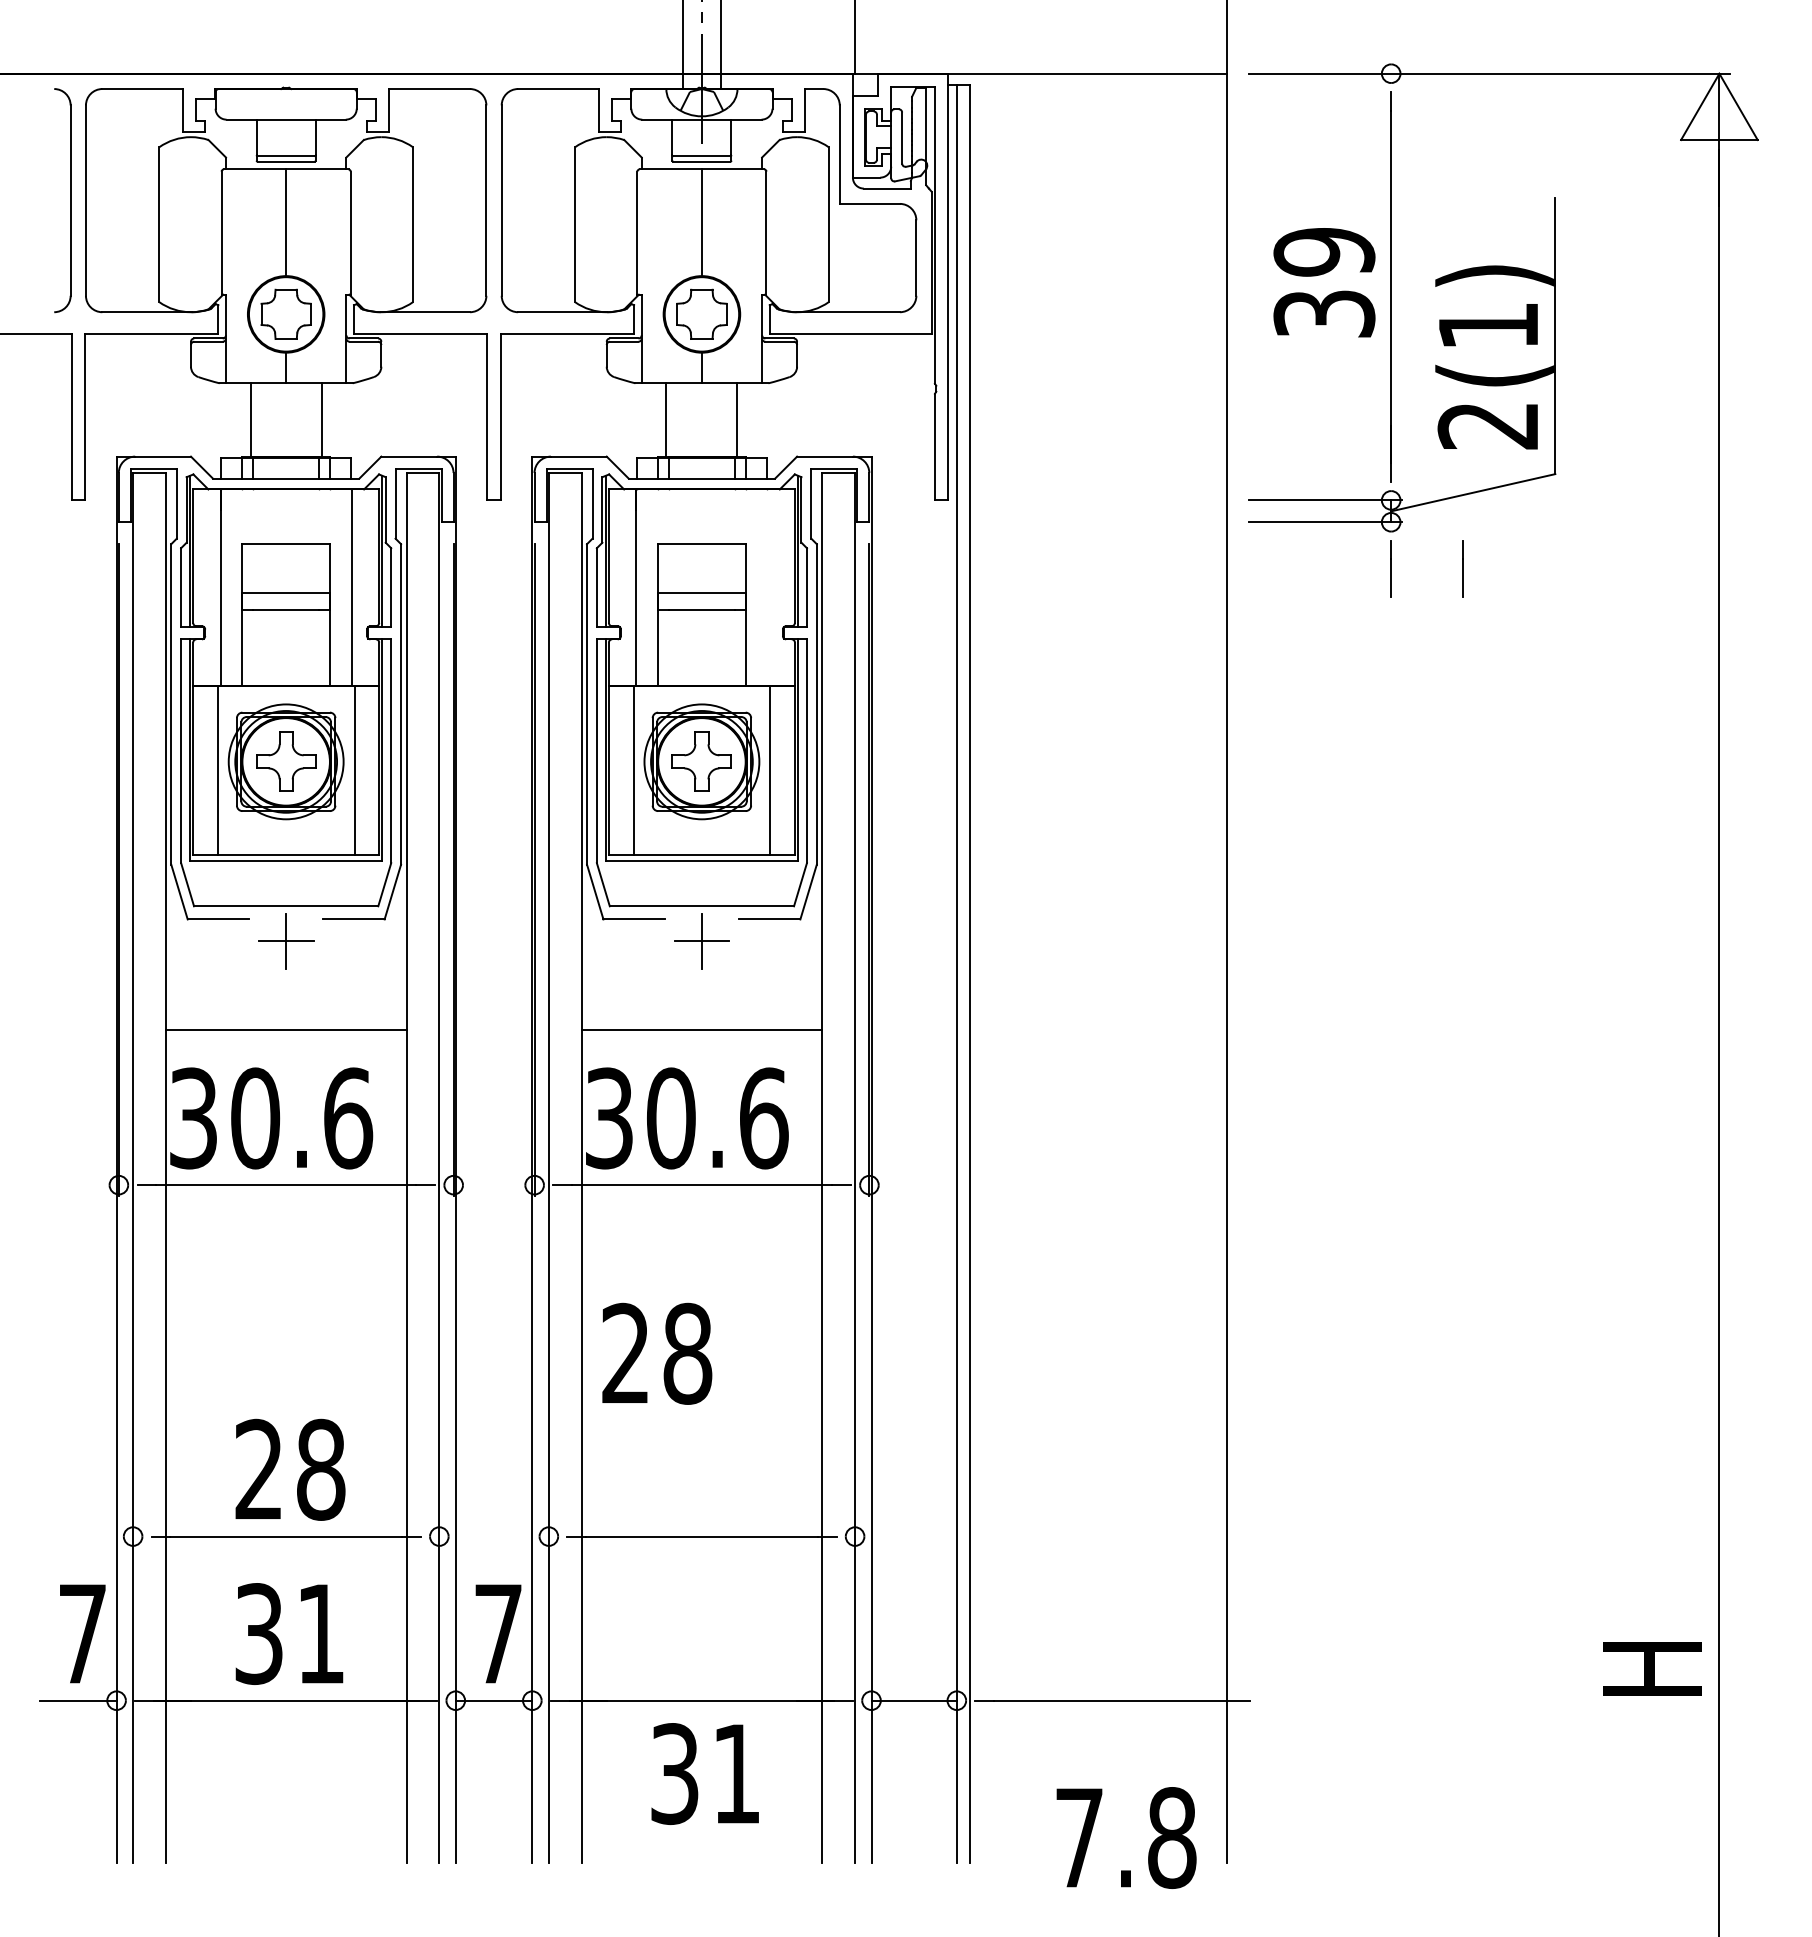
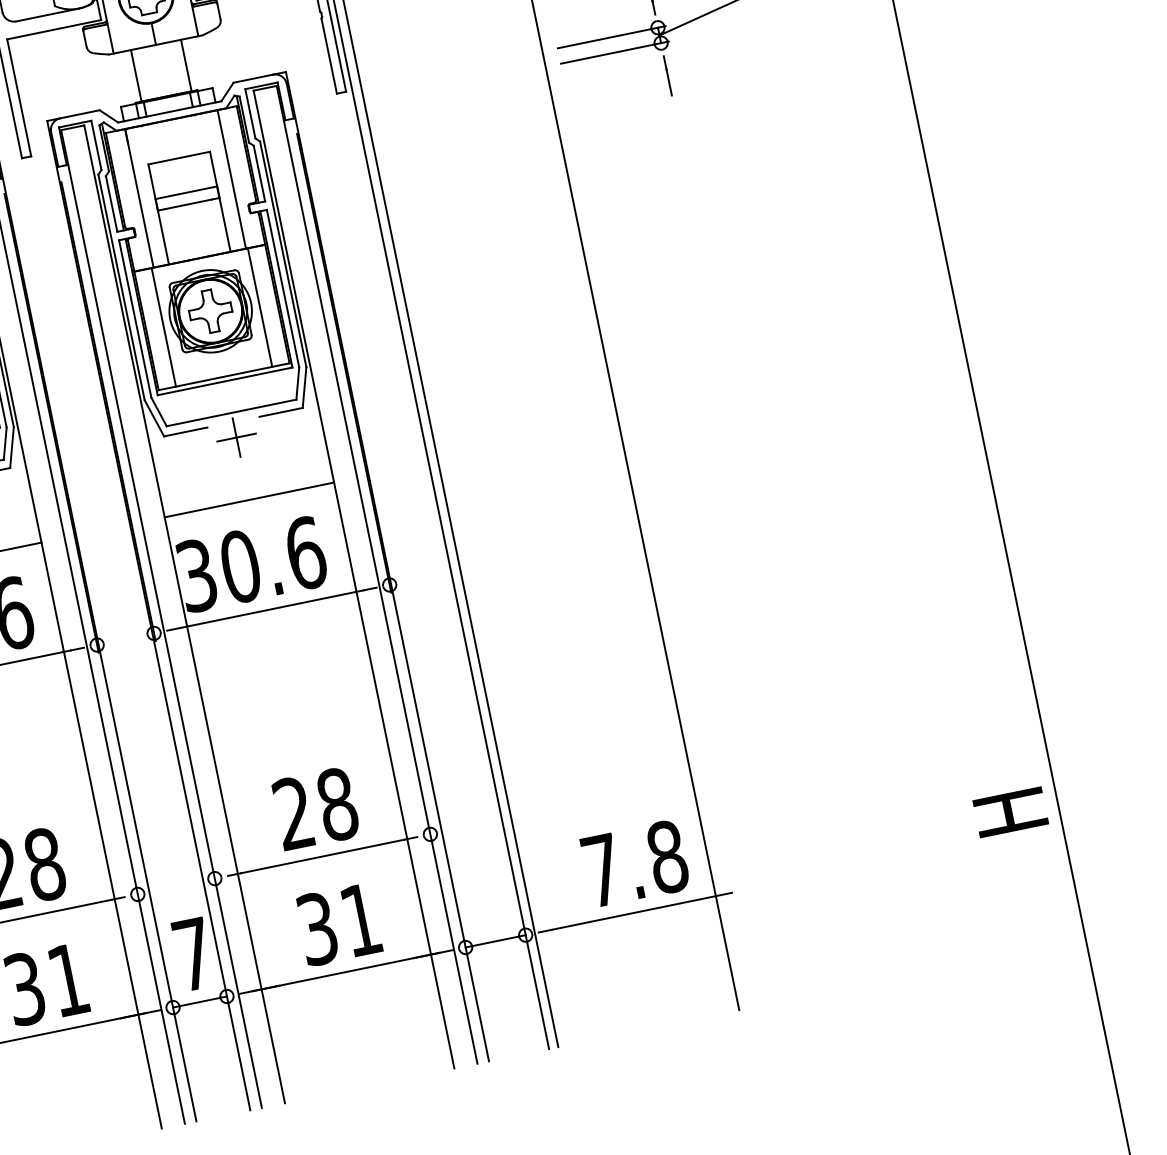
line: (1462, 568) -> (717, 65), removed
line: (767, 587) -> (231, 179), added
text: (657, 1353) -> (316, 808), moved
text: (704, 1773) -> (338, 924), moved
text: (1126, 1837) -> (635, 863), moved

